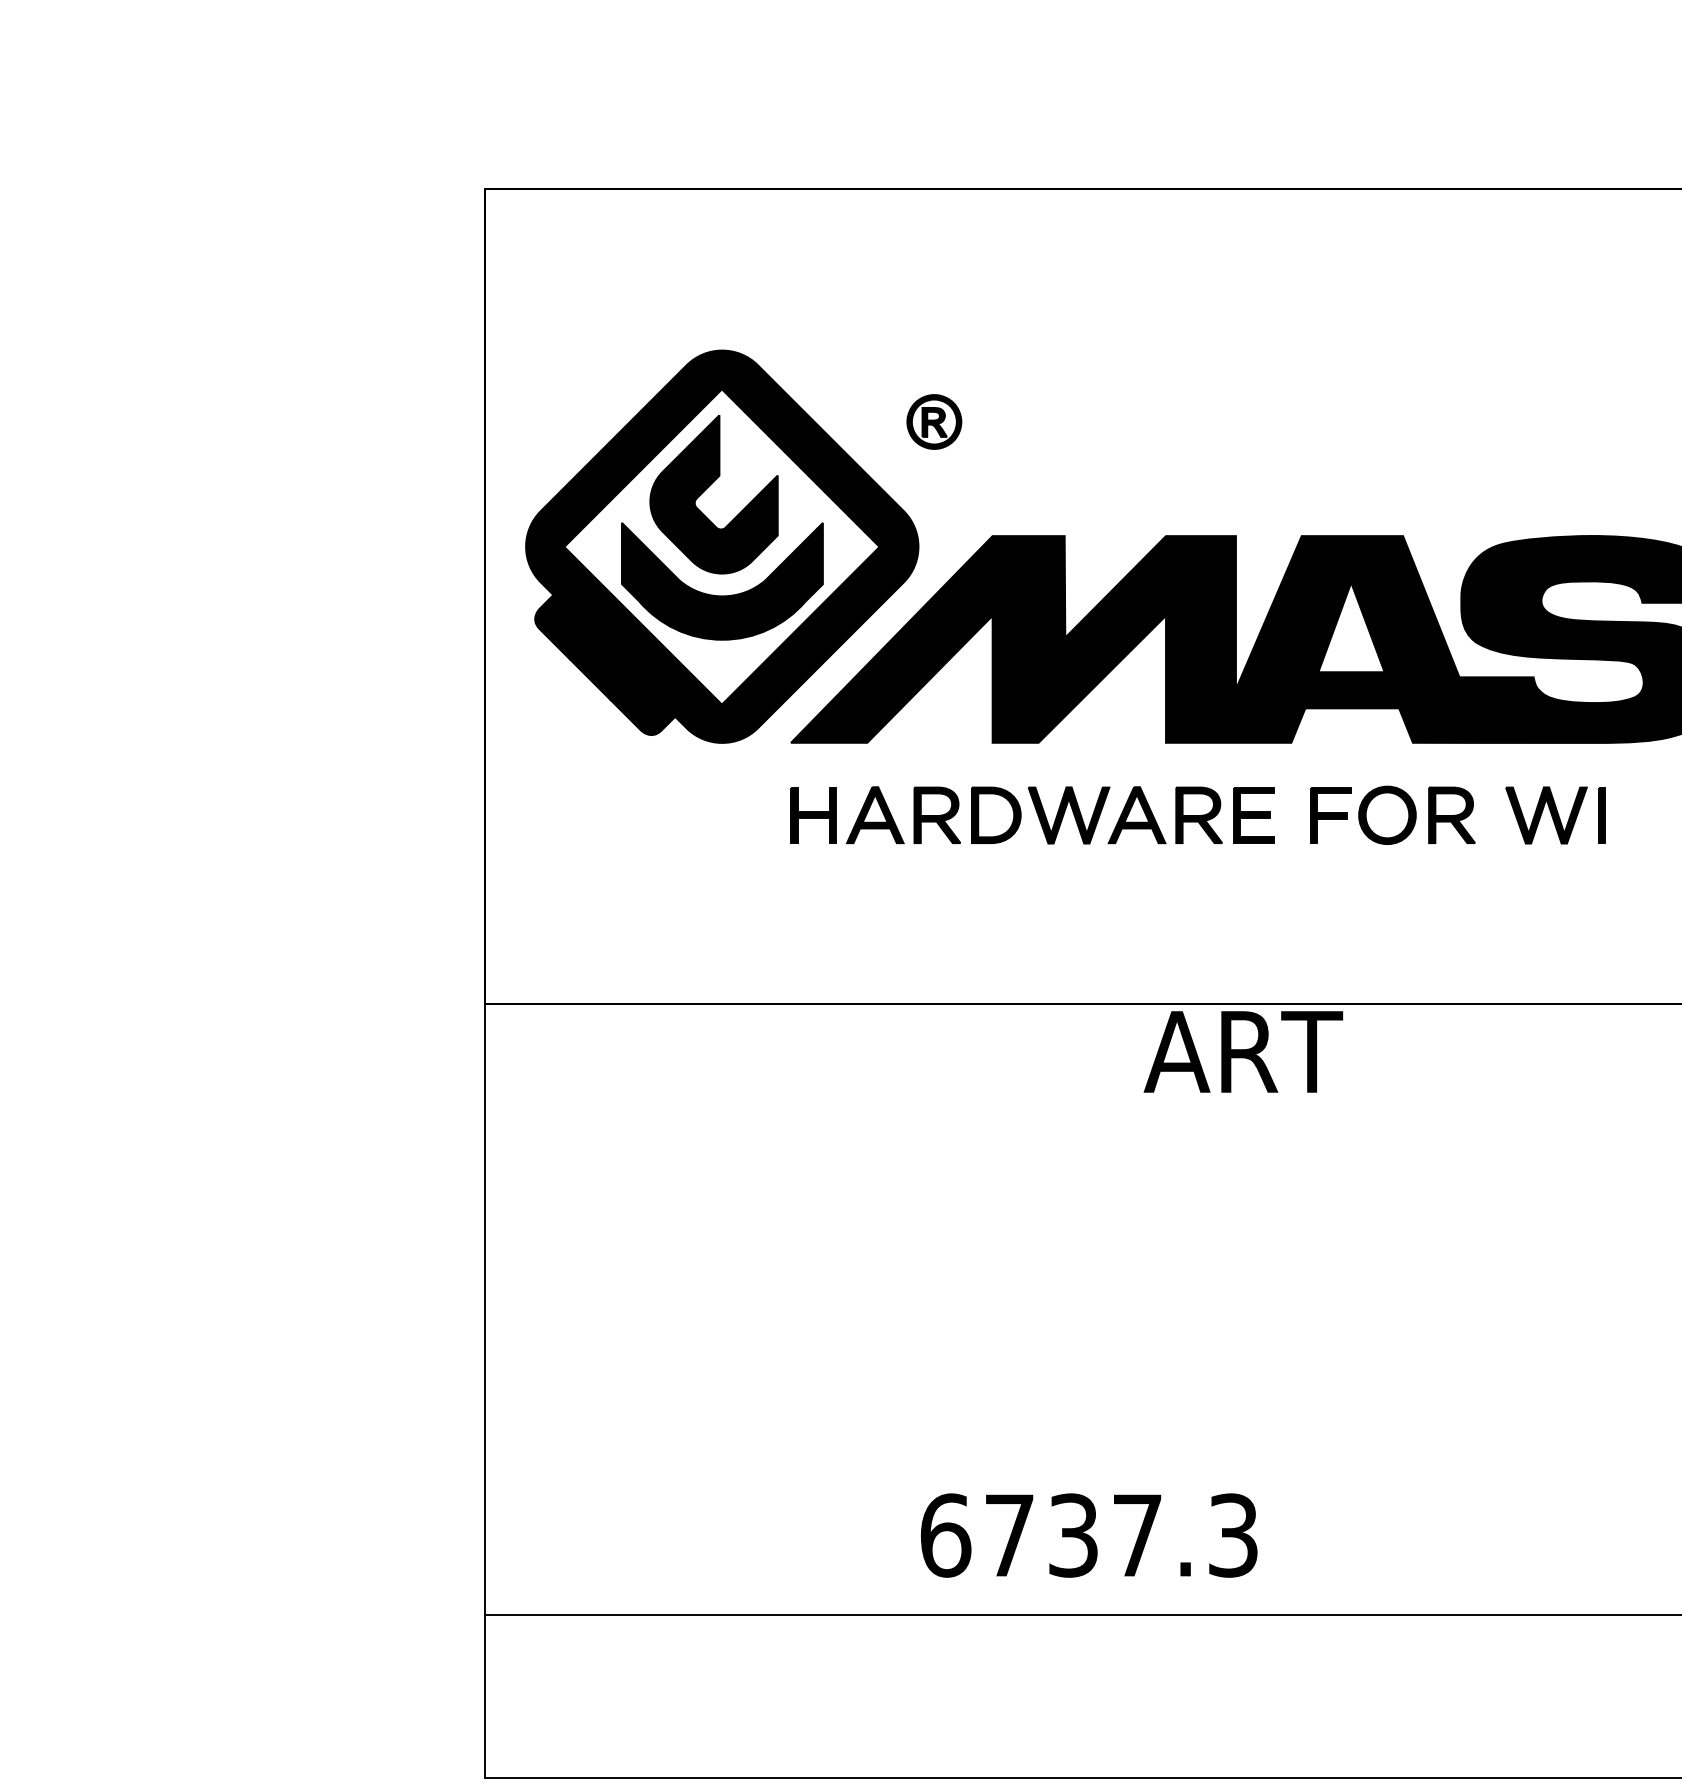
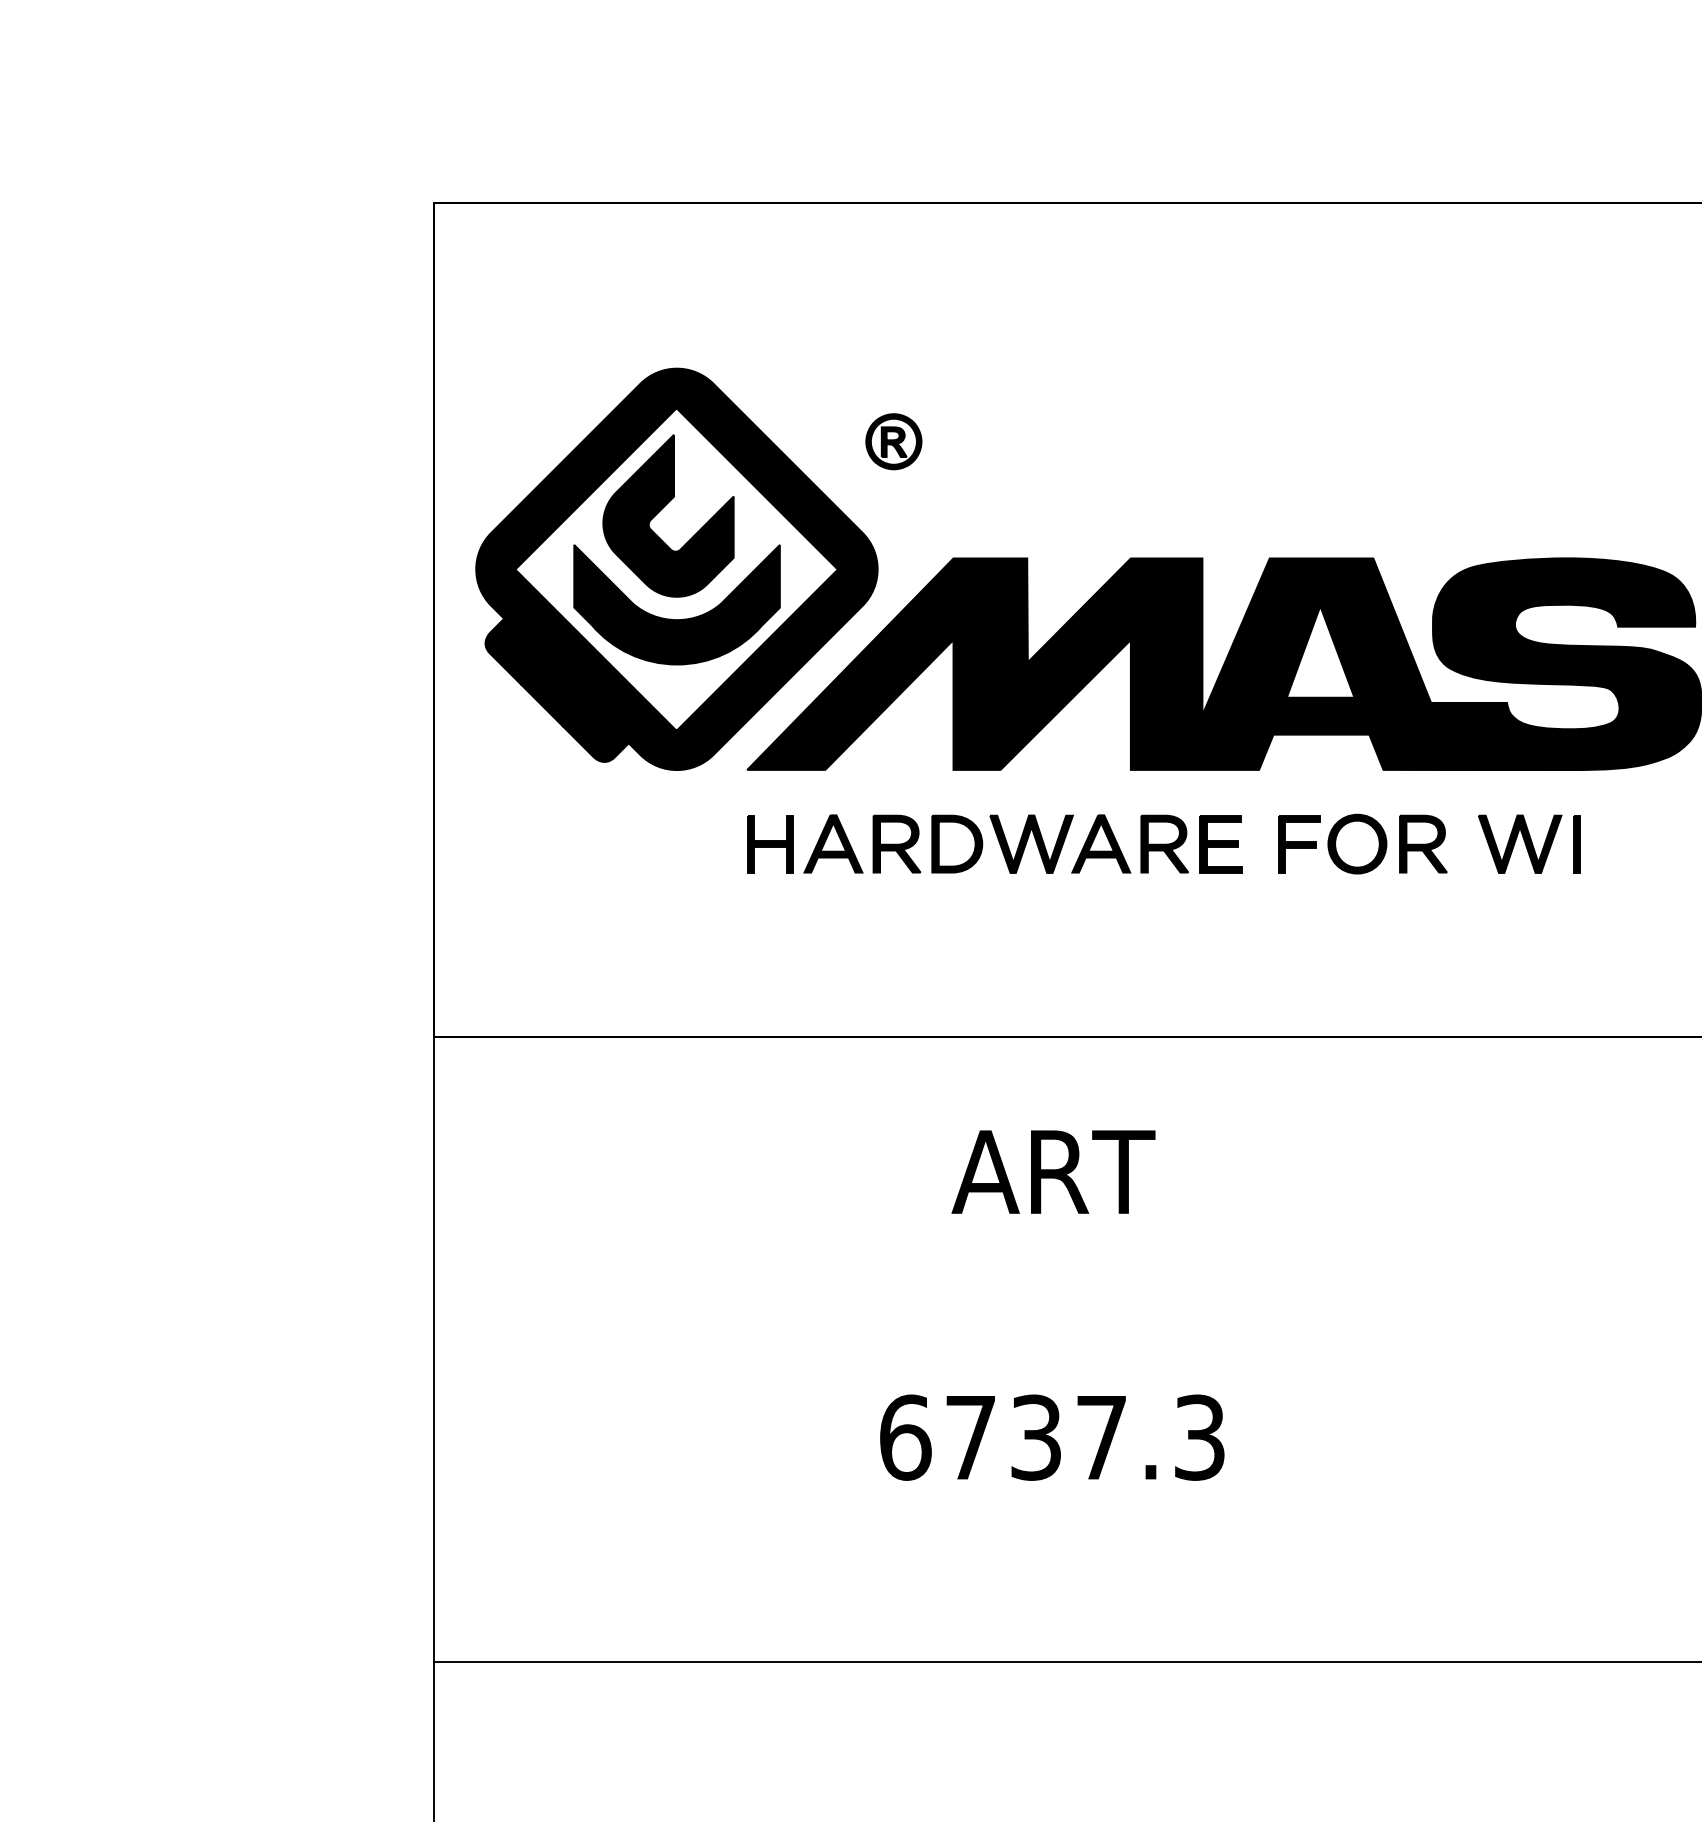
text: (1243, 1051) -> (1053, 1171), moved
text: (1089, 1535) -> (1052, 1437), moved

